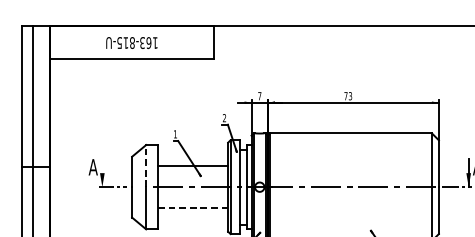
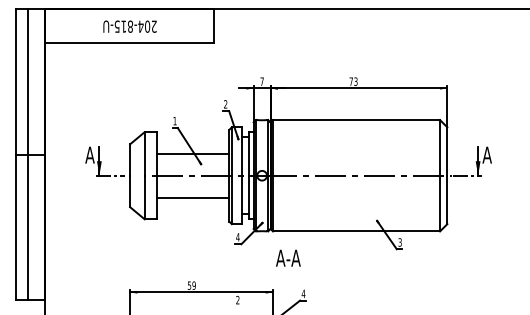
text: (148, 42) -> (147, 26), 163-815-U -> 204-815-U
line: (145, 165) -> (144, 153), dashed -> solid
line: (102, 172) -> (99, 160), added
line: (193, 208) -> (193, 197), dashed -> solid

